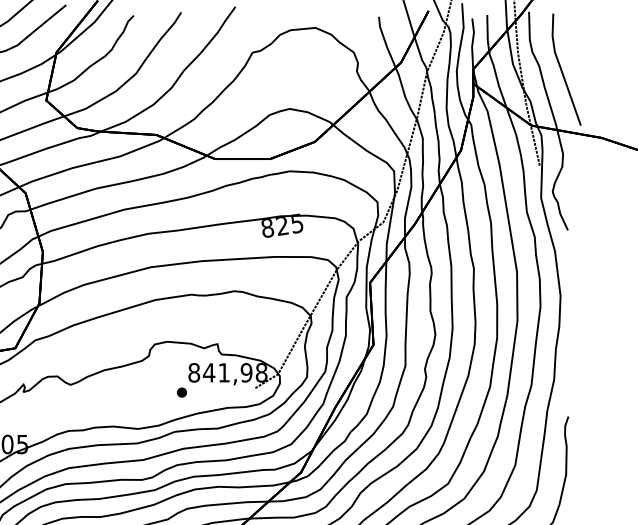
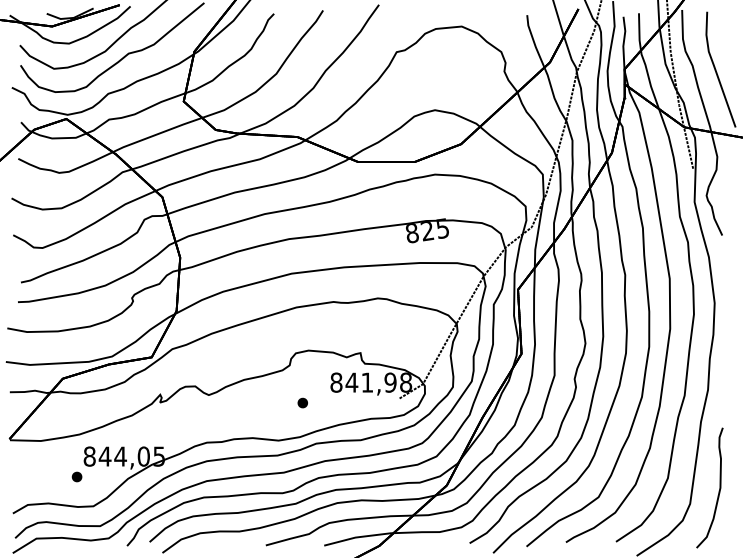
part: (181, 392) -> (302, 402), moved

